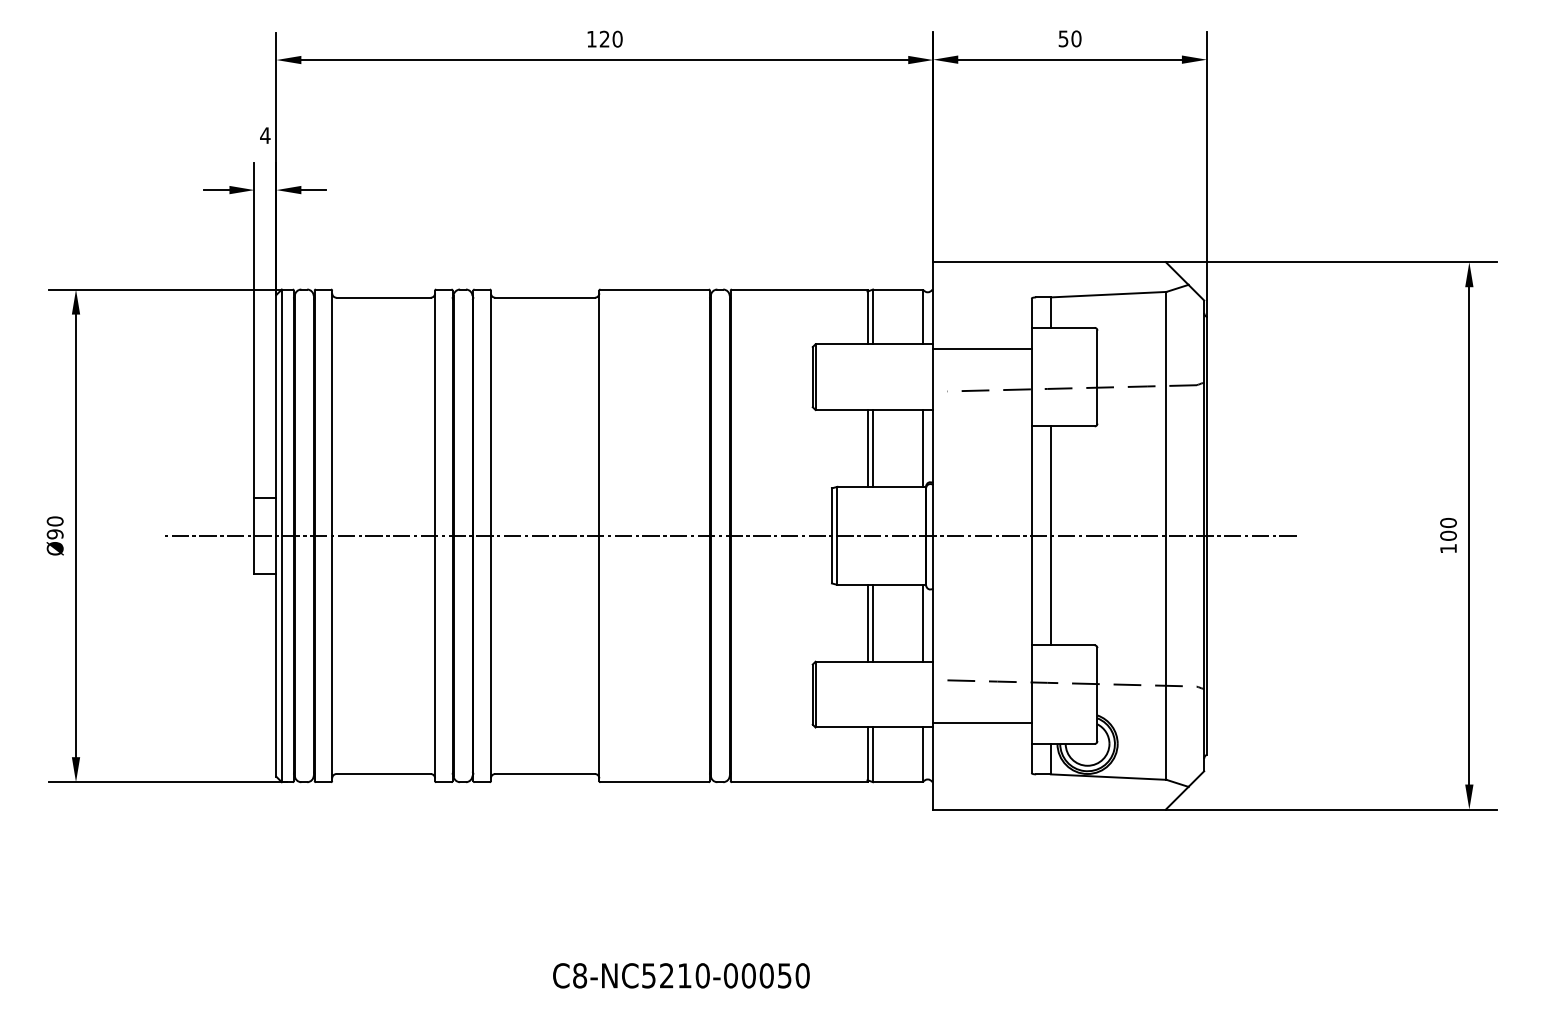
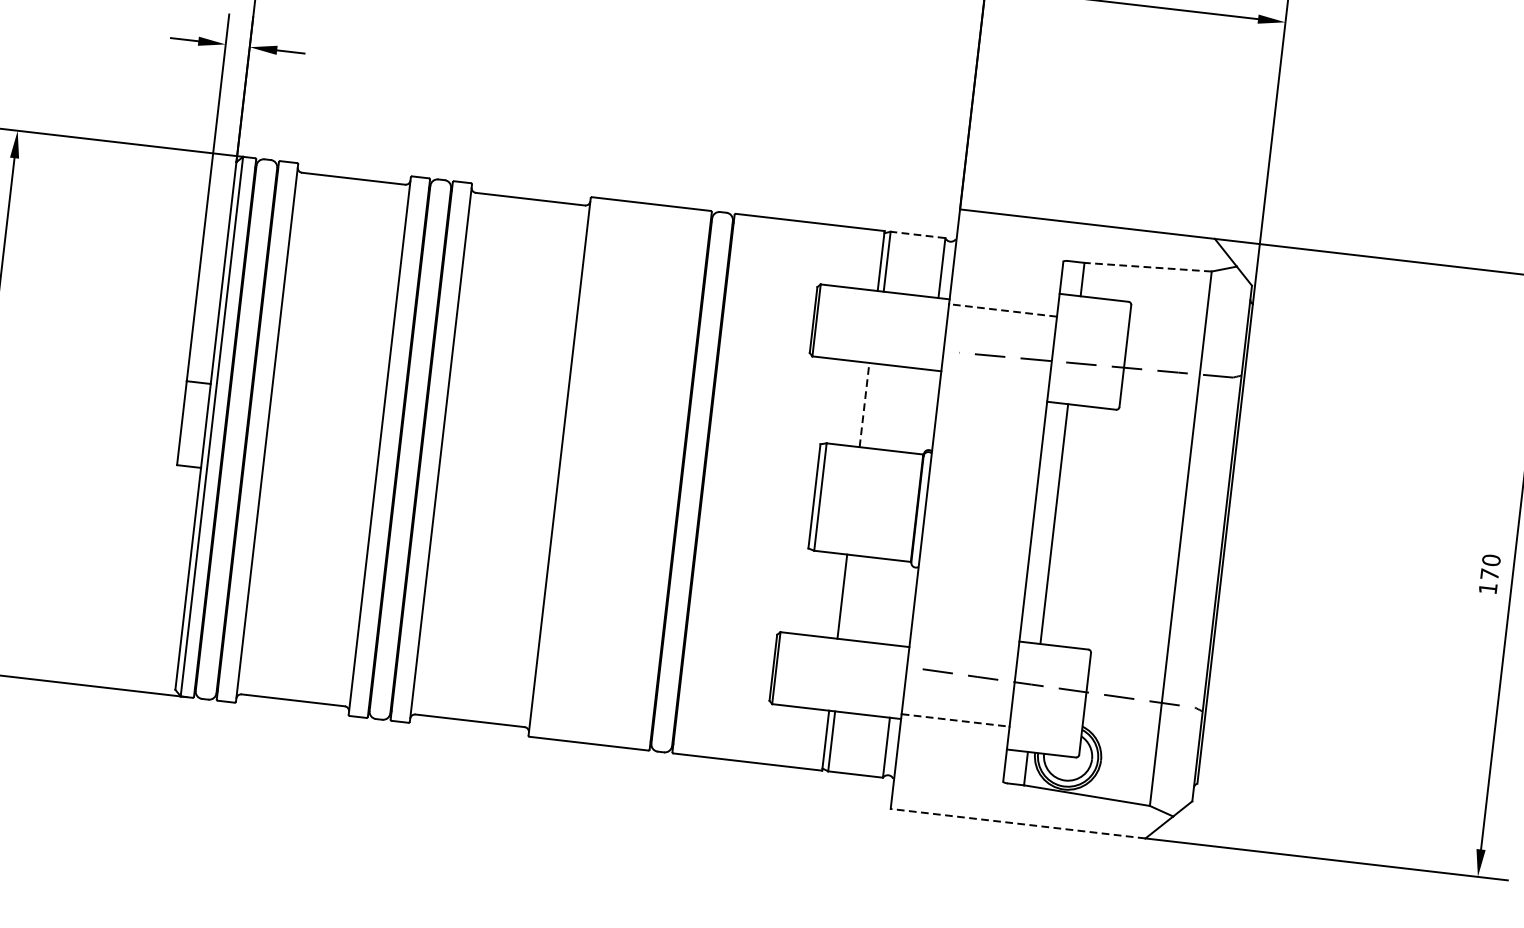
line: (898, 289) -> (918, 234), solid -> dashed
line: (1108, 294) -> (1147, 267), solid -> dashed
line: (981, 348) -> (1002, 310), solid -> dashed
line: (867, 447) -> (864, 404), solid -> dashed
line: (873, 448) -> (871, 405), removed
line: (923, 448) -> (925, 412), removed
line: (730, 535) -> (703, 483), removed
text: (1448, 535) -> (1489, 574), 100 -> 170
line: (873, 622) -> (848, 596), removed
line: (923, 622) -> (903, 602), removed
line: (982, 723) -> (955, 720), solid -> dashed
line: (1049, 809) -> (1018, 823), solid -> dashed

